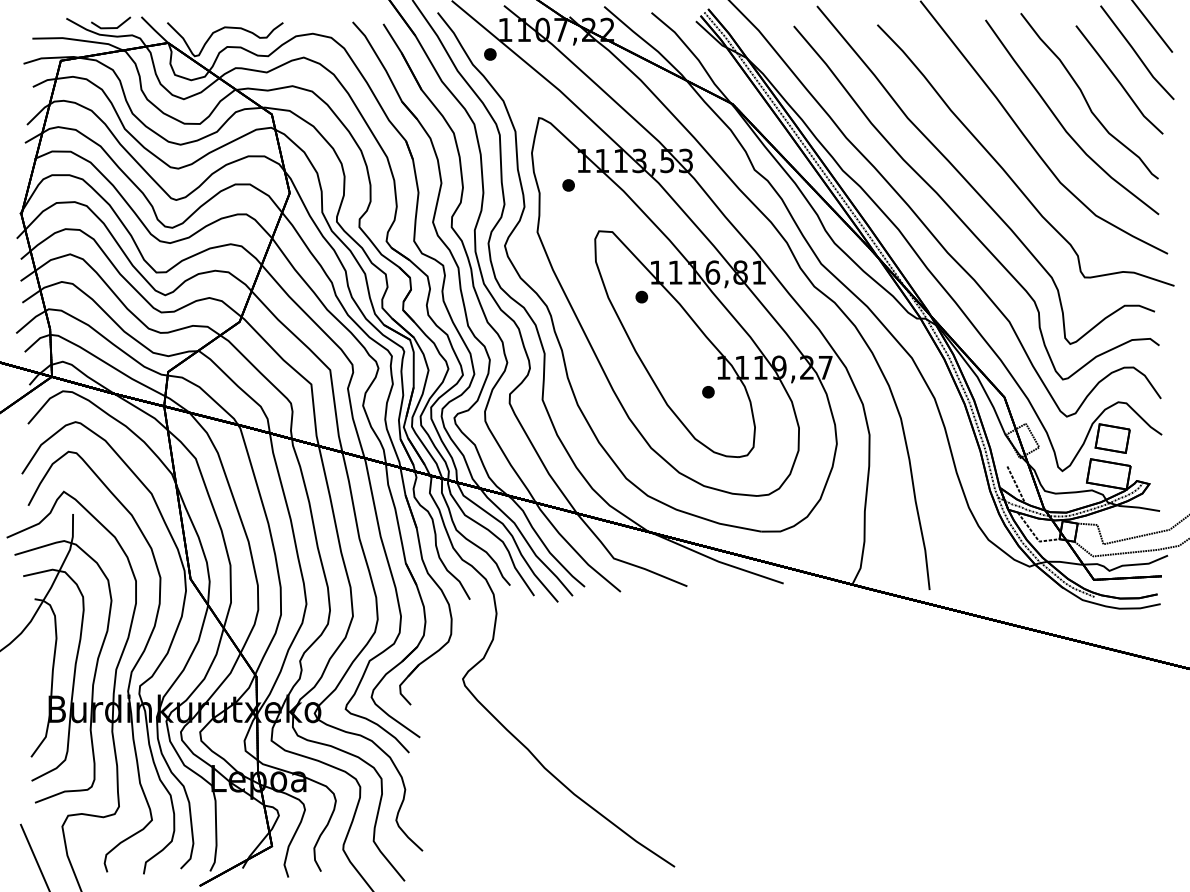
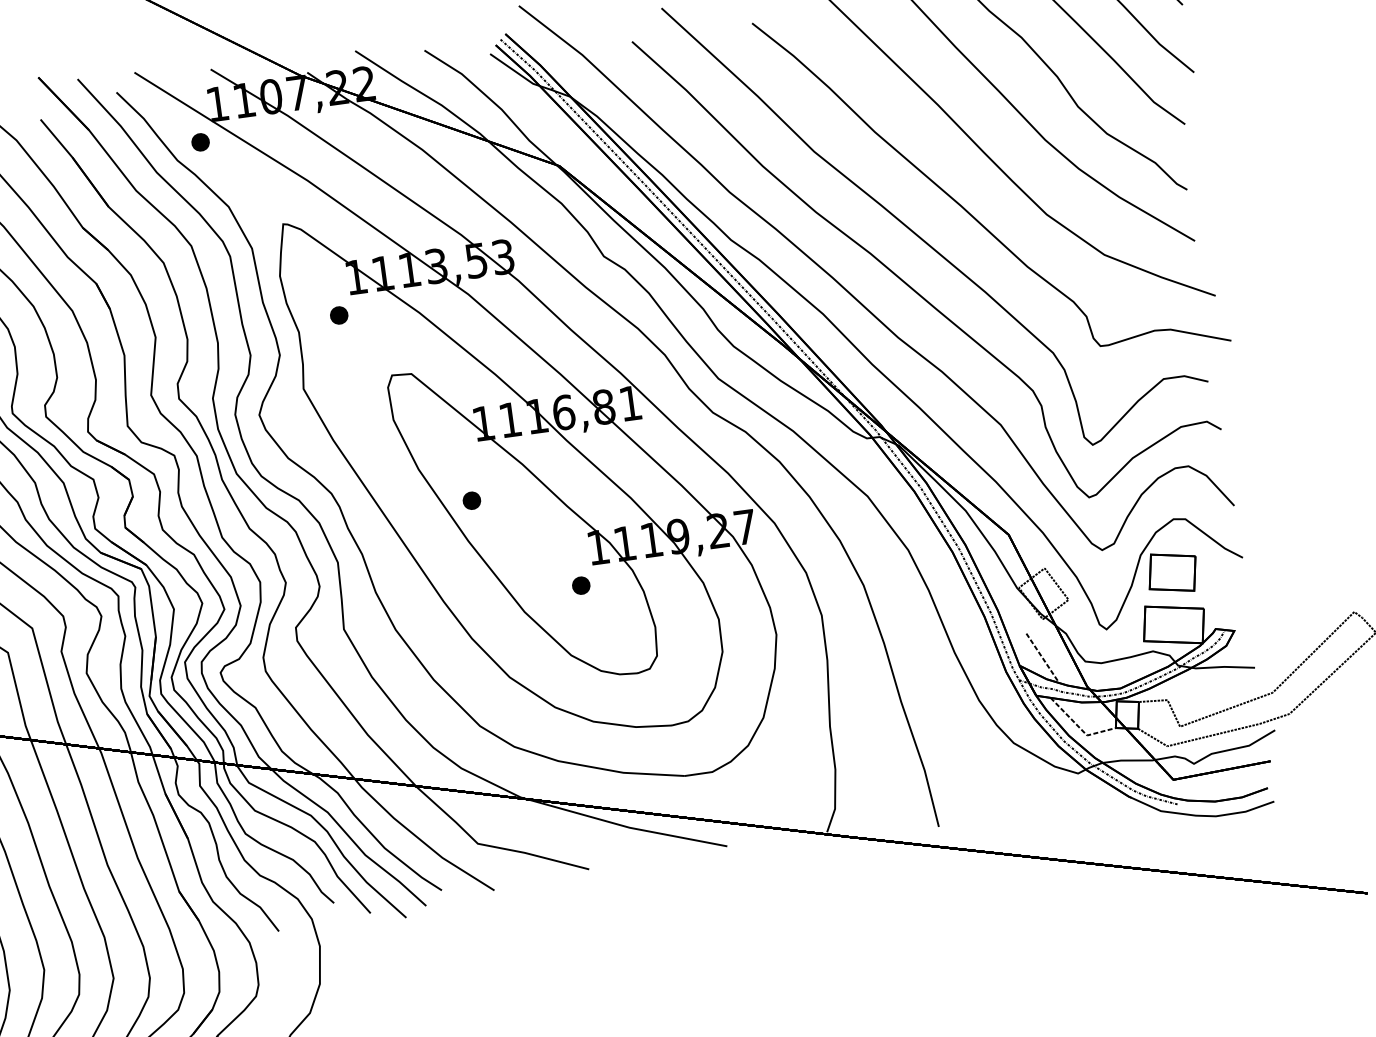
part: (641, 296) -> (471, 499), moved

